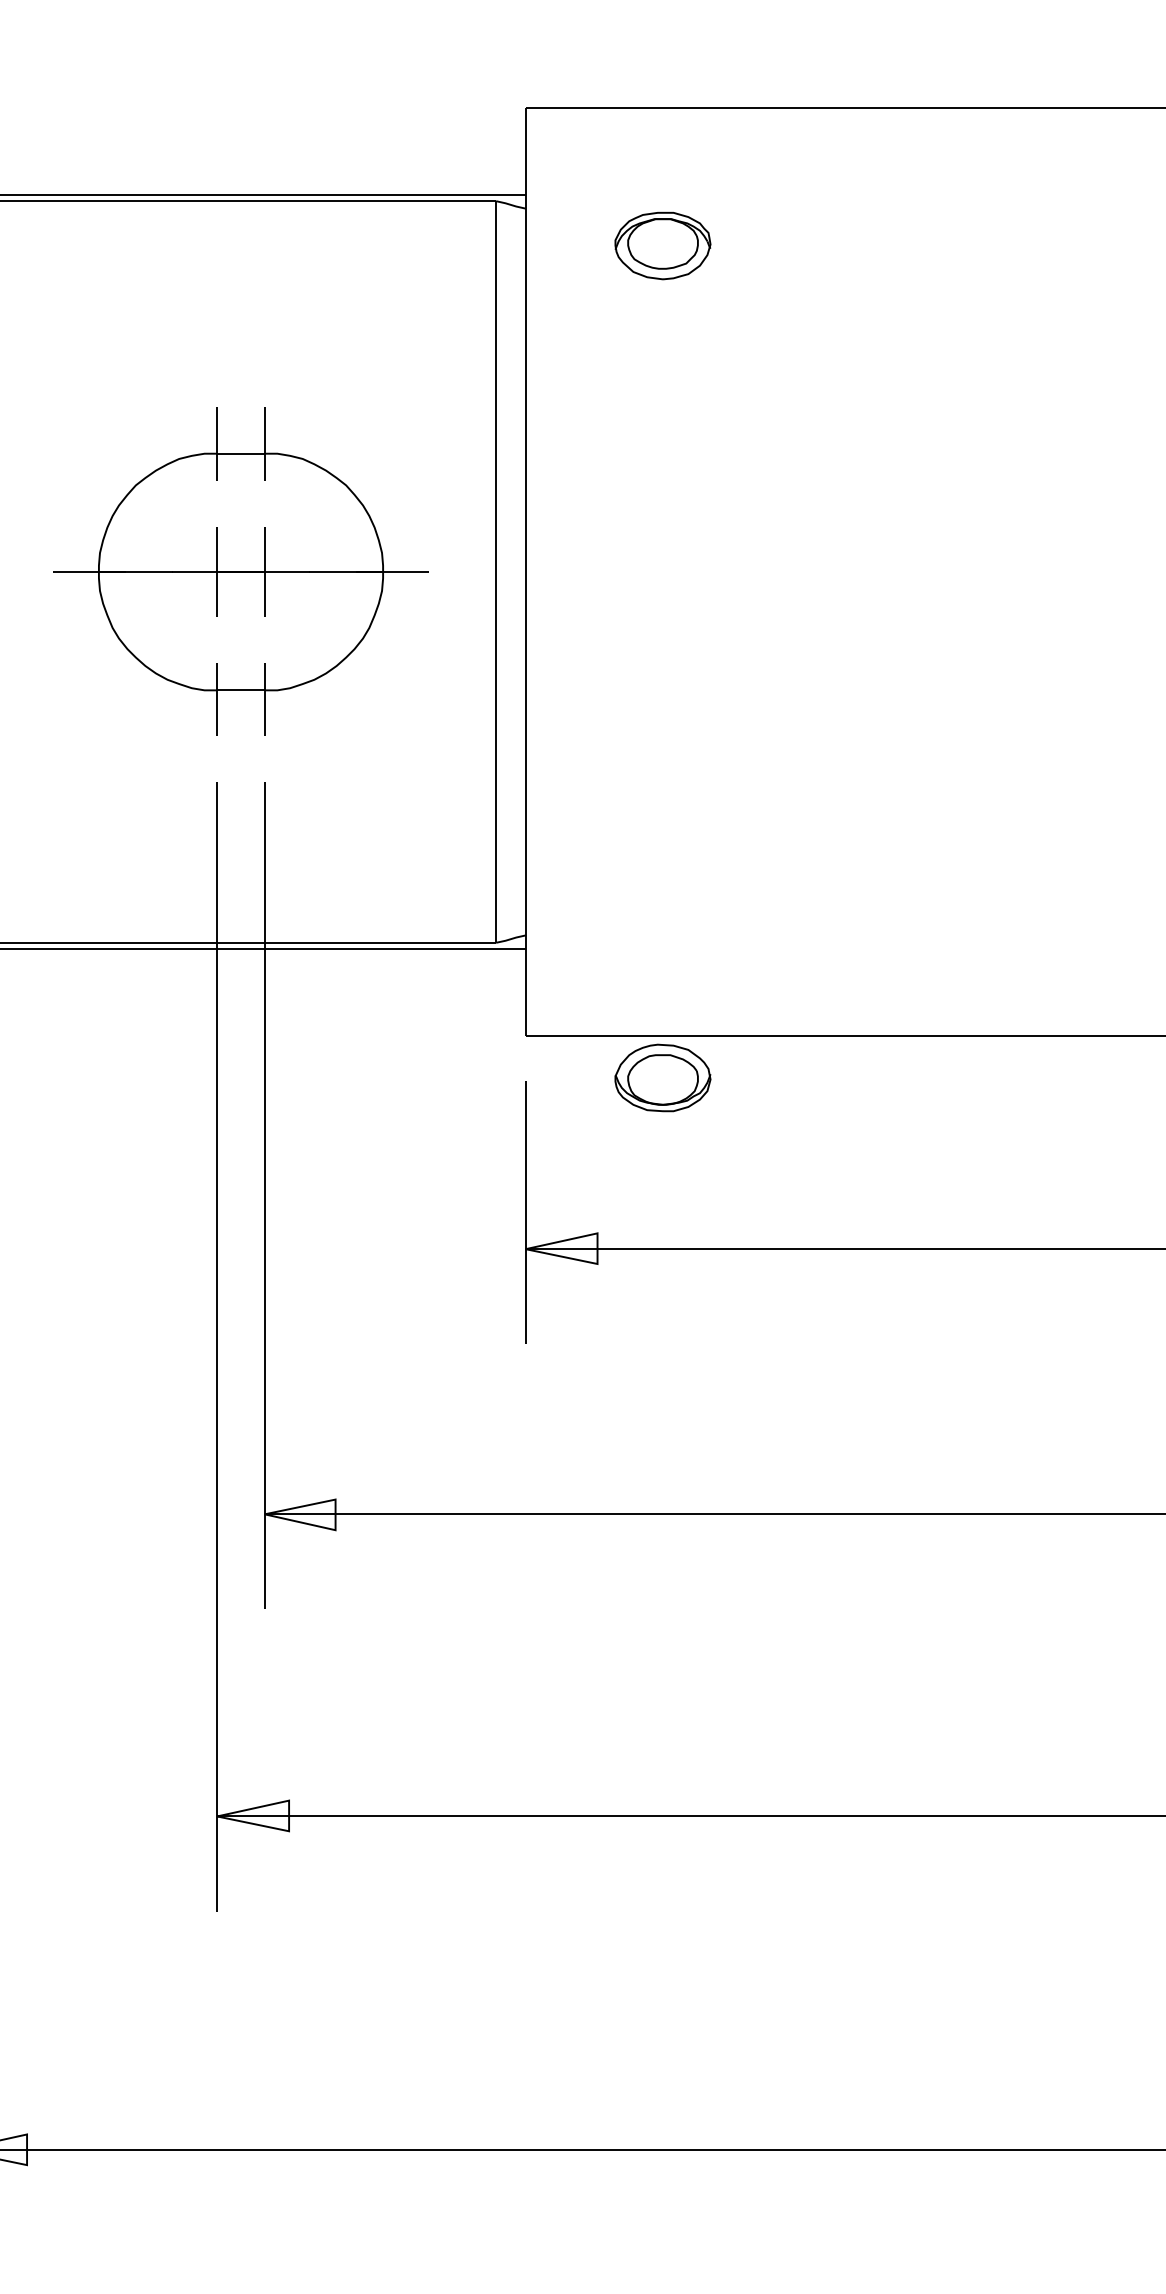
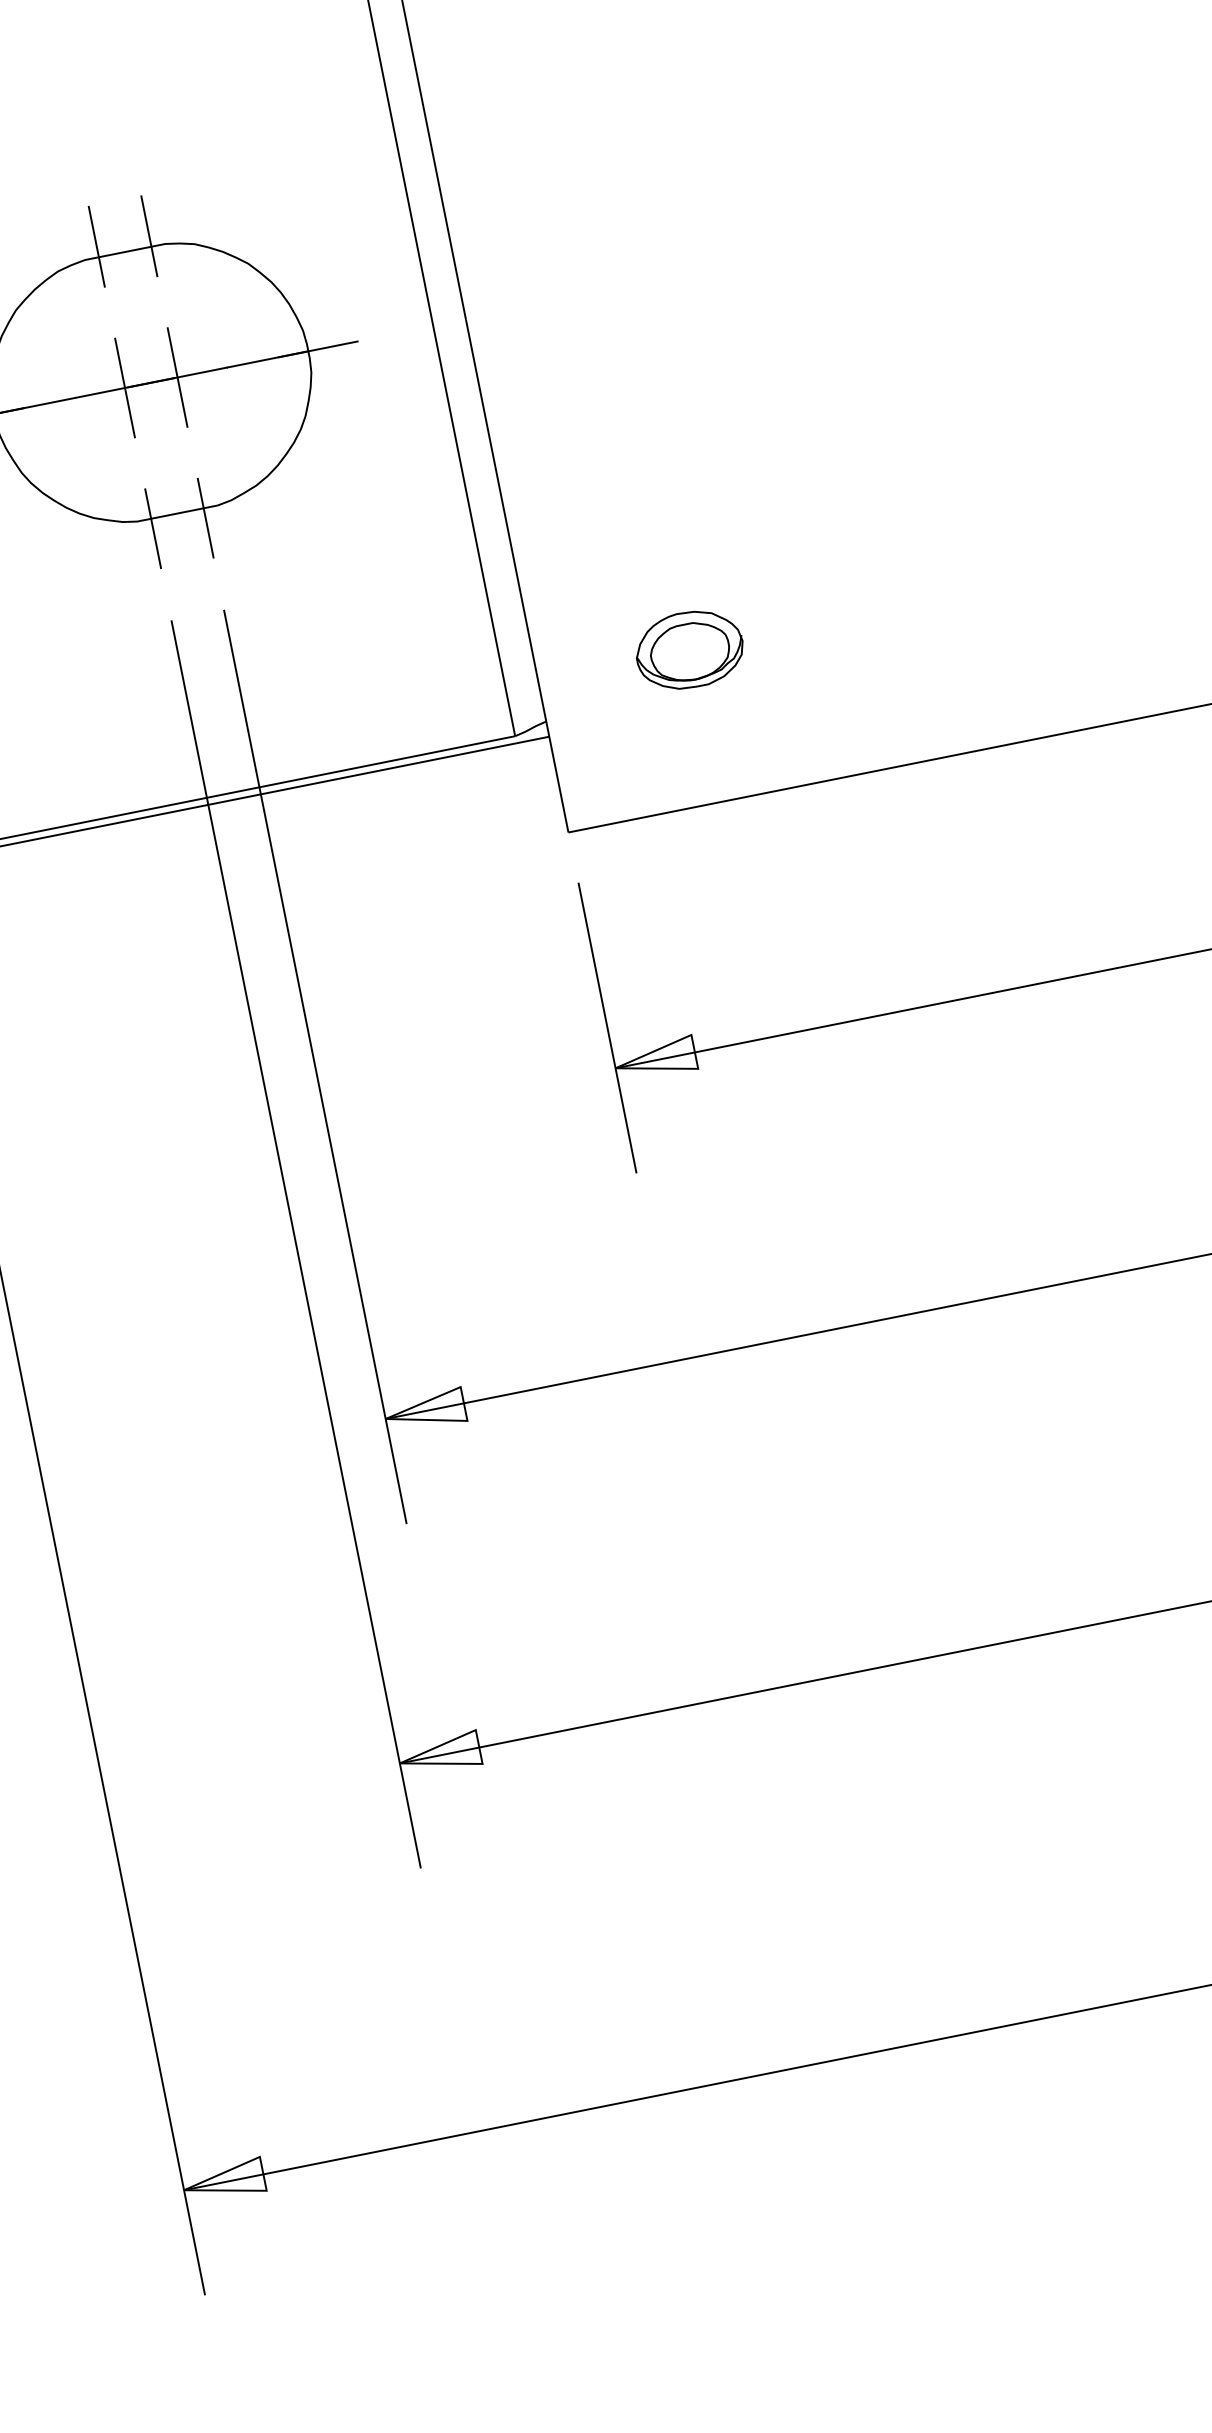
part: (662, 1077) -> (689, 649), moved

